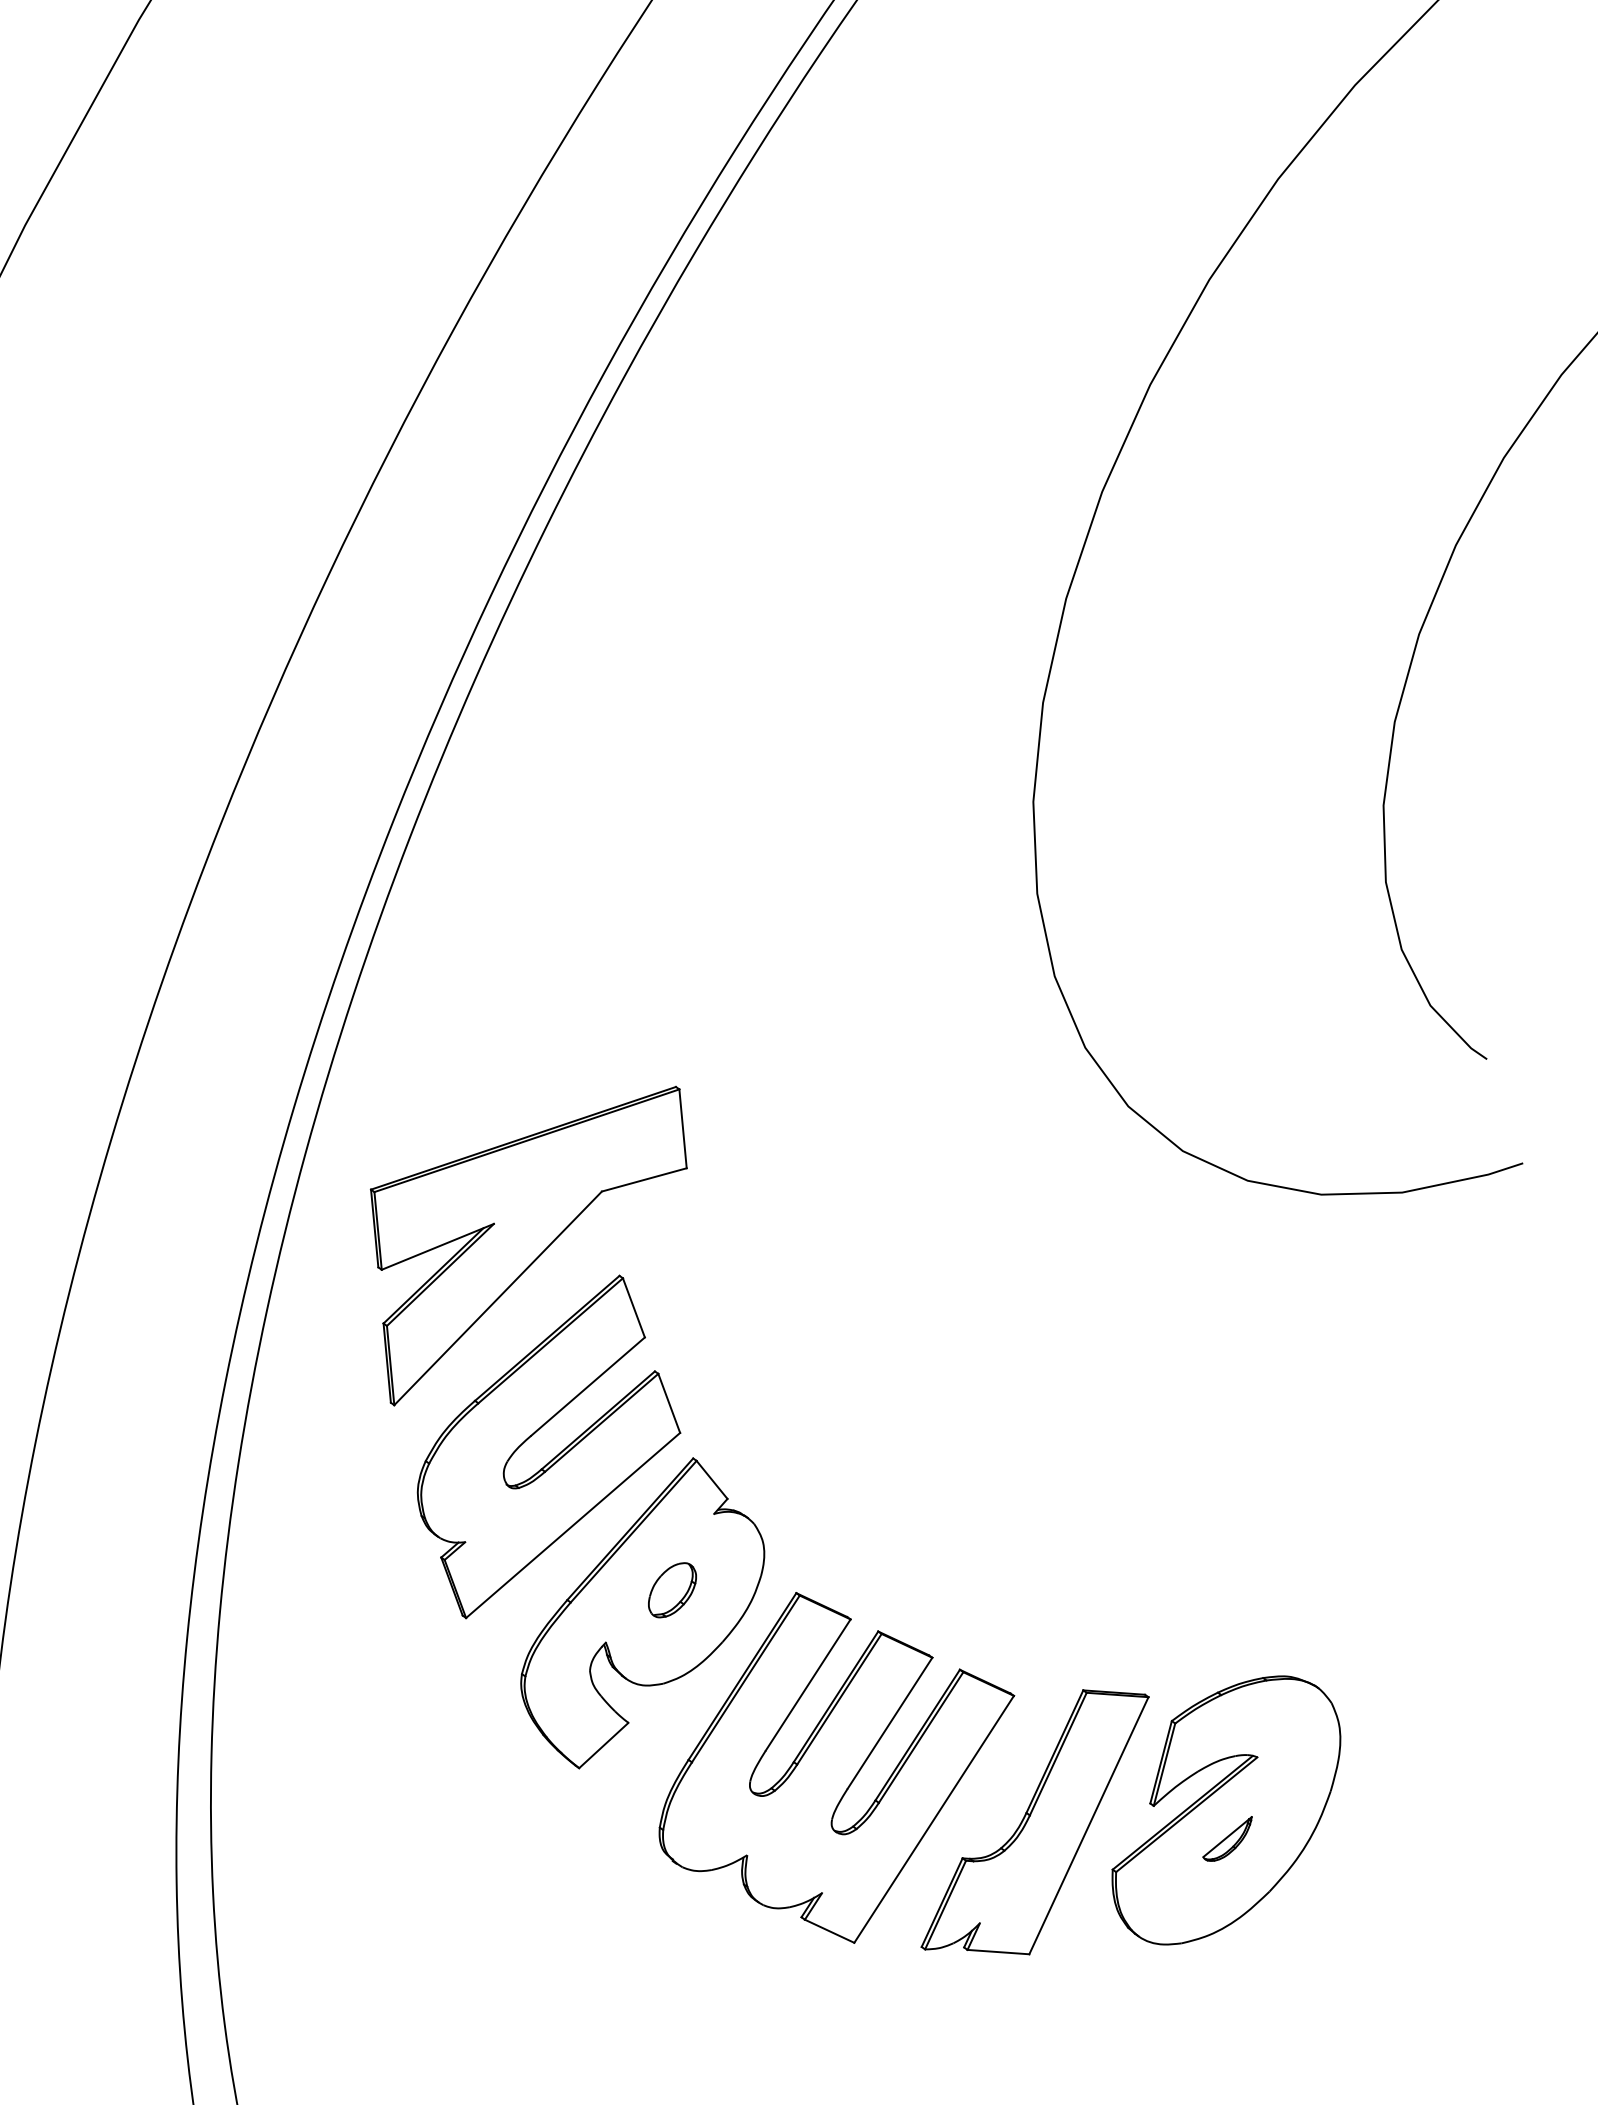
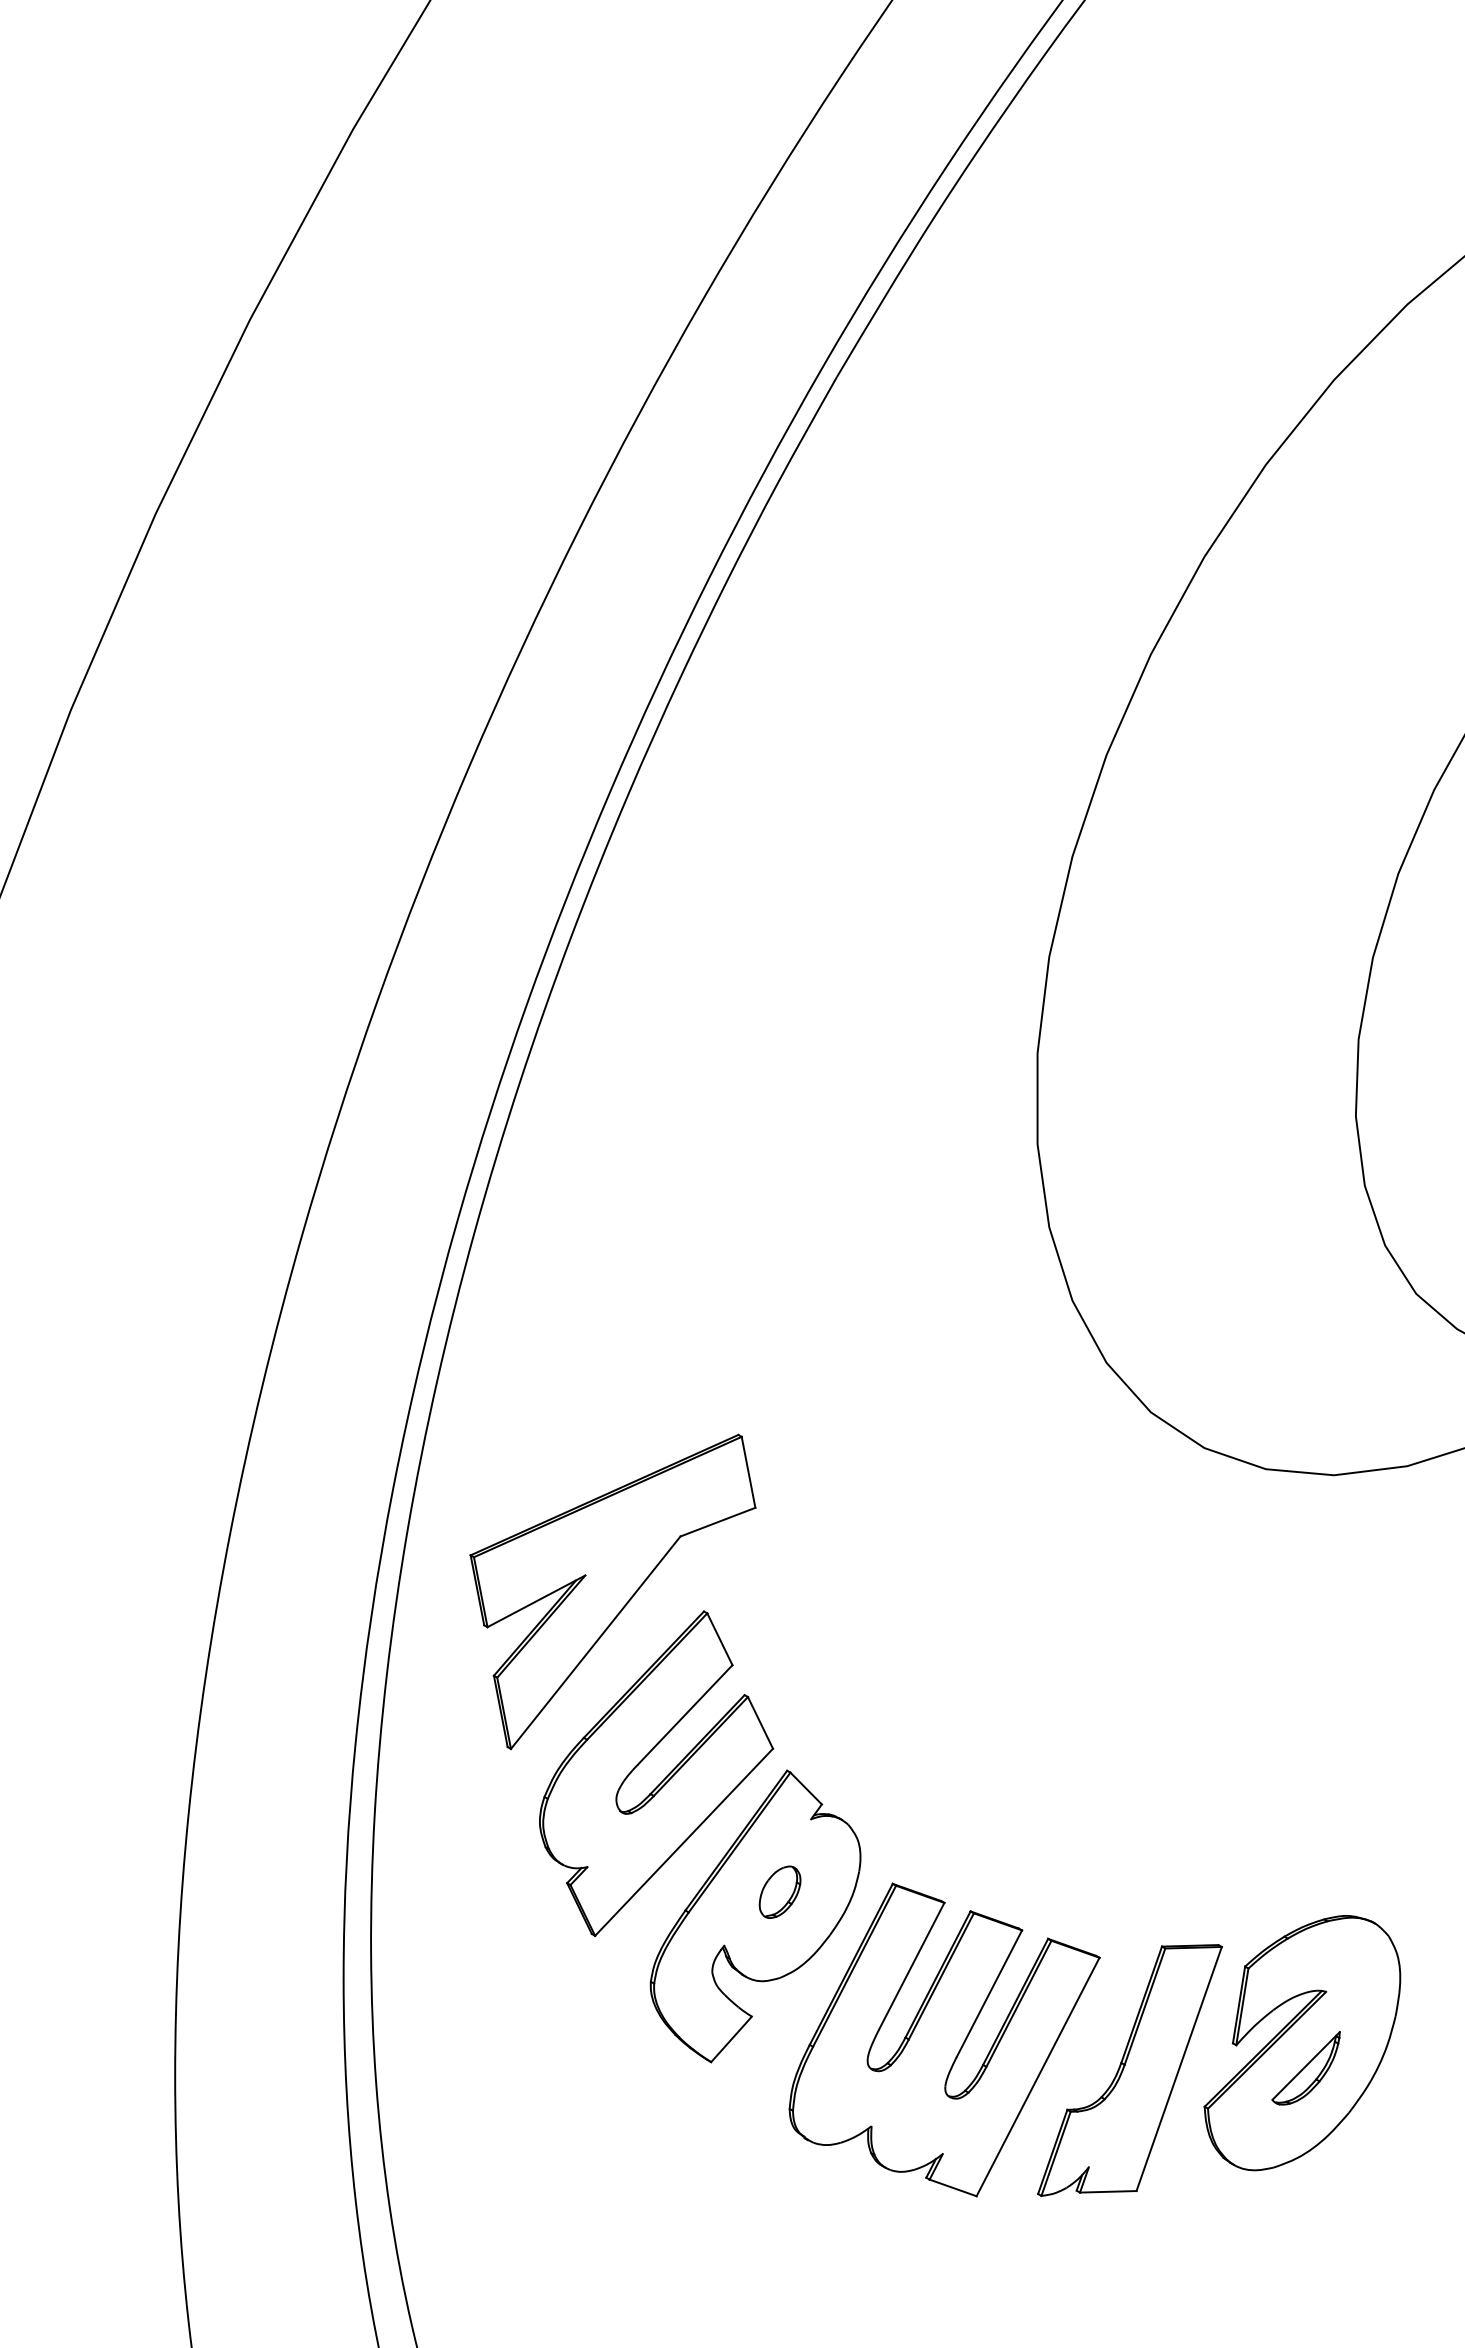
part: (1226, 1838) -> (1305, 2068), size x1.67

